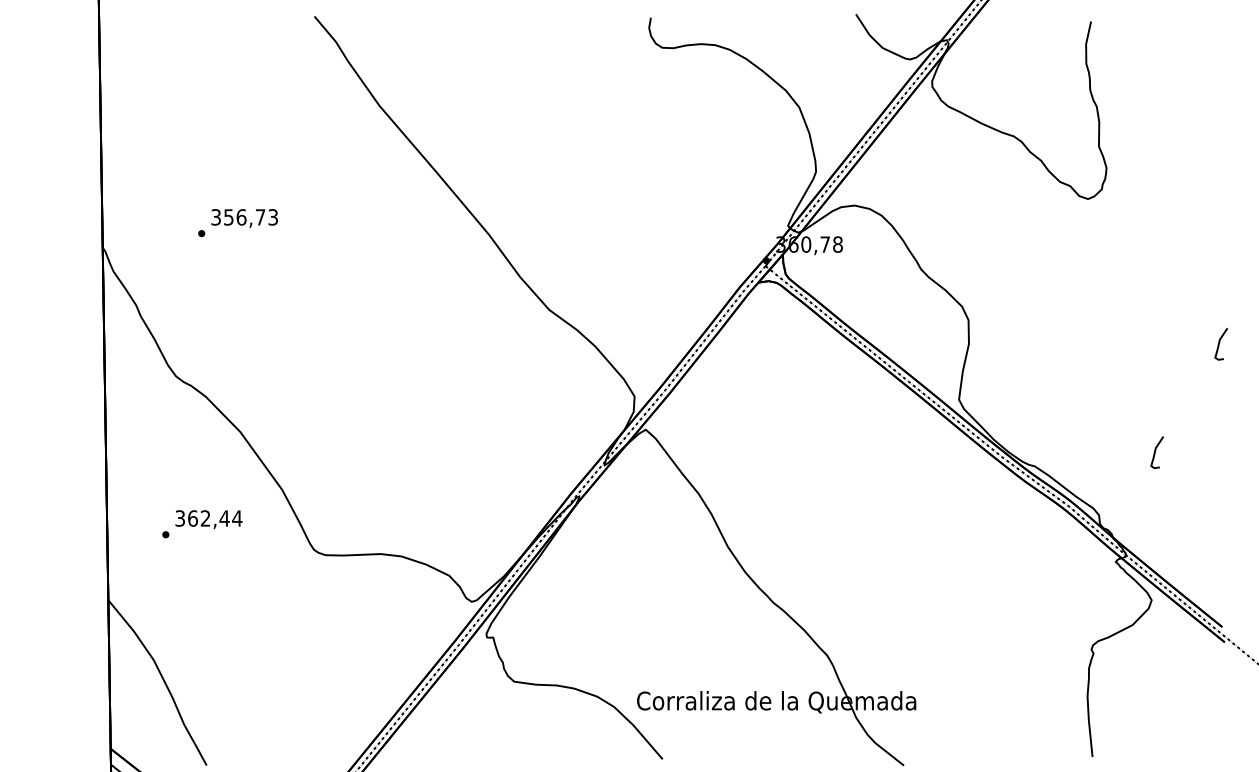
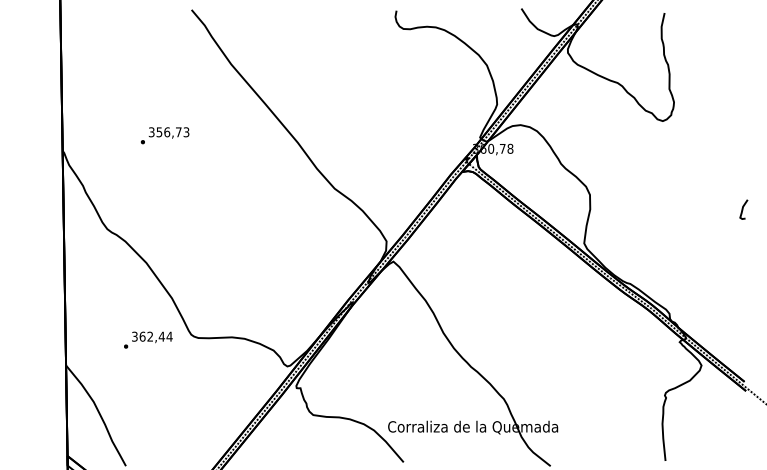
text: (237, 222) -> (164, 135), moved
curve: (1156, 452) -> (704, 275), removed
text: (202, 523) -> (148, 339), moved

